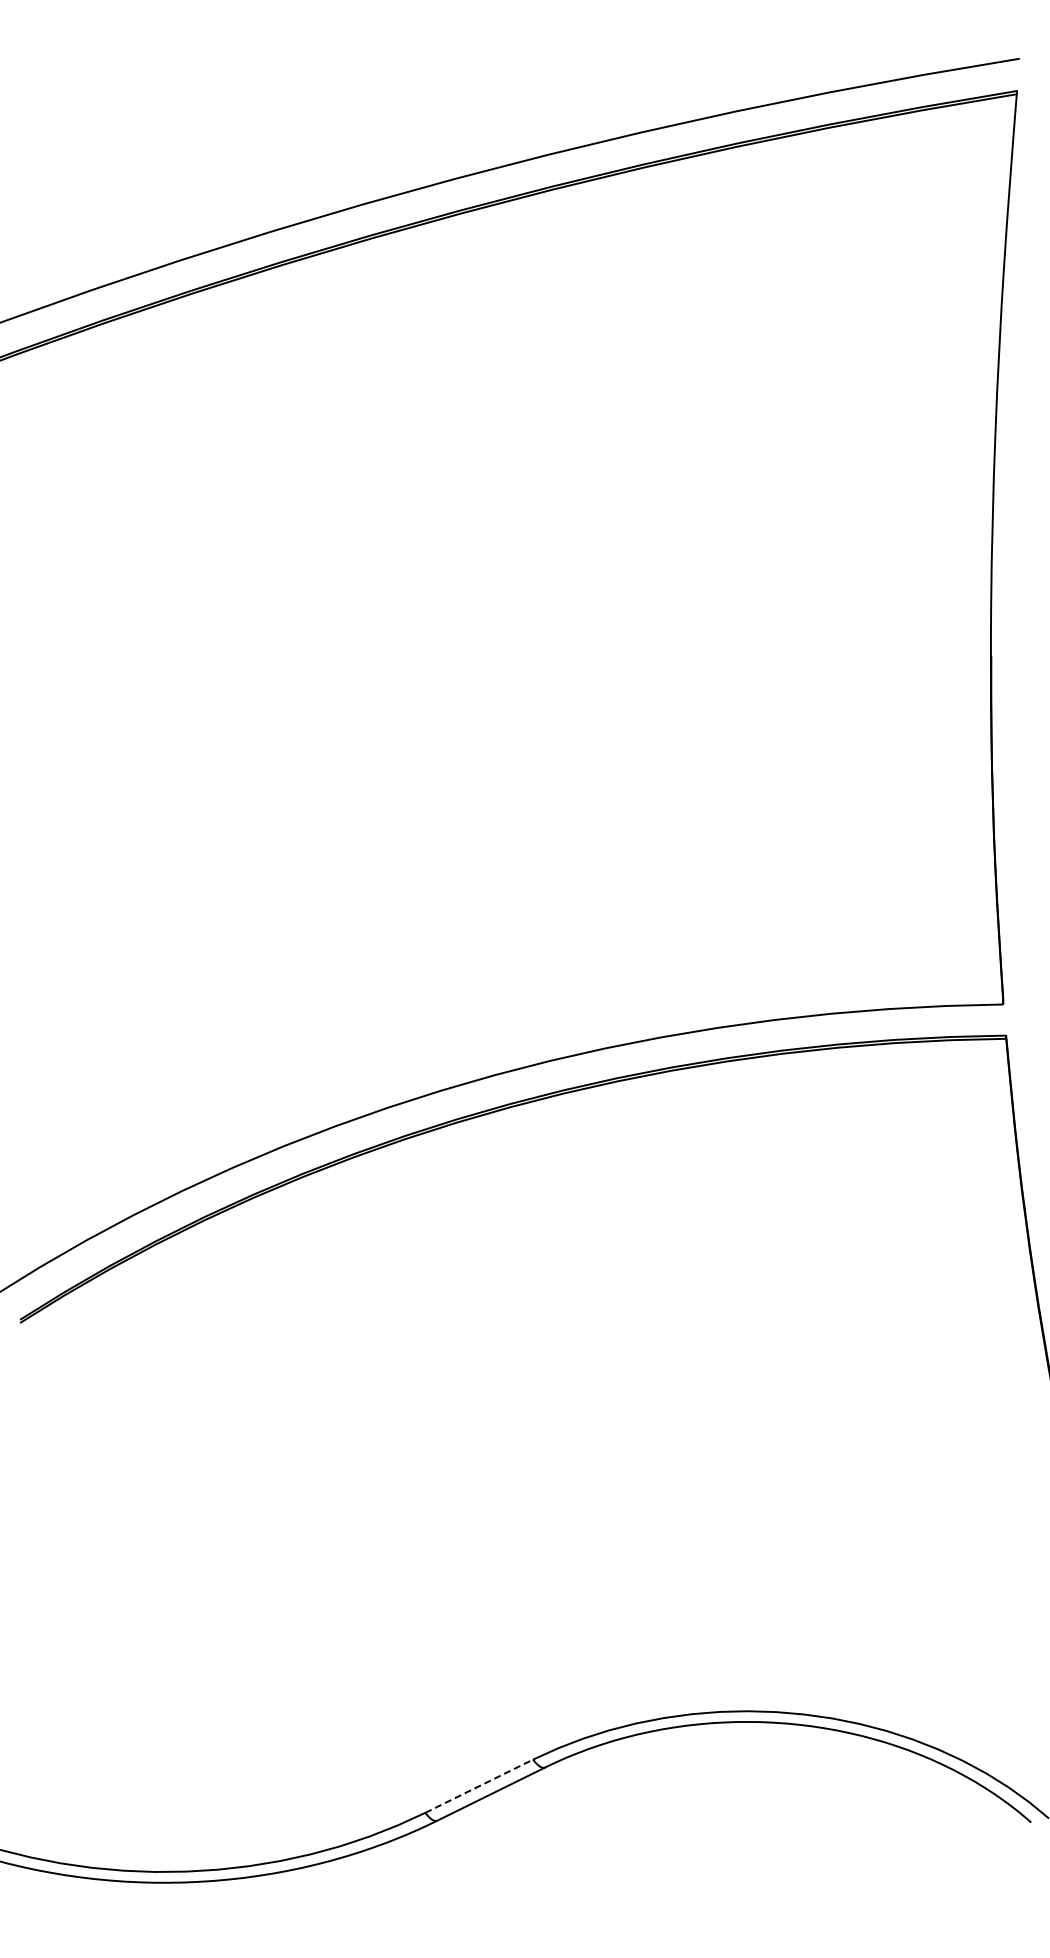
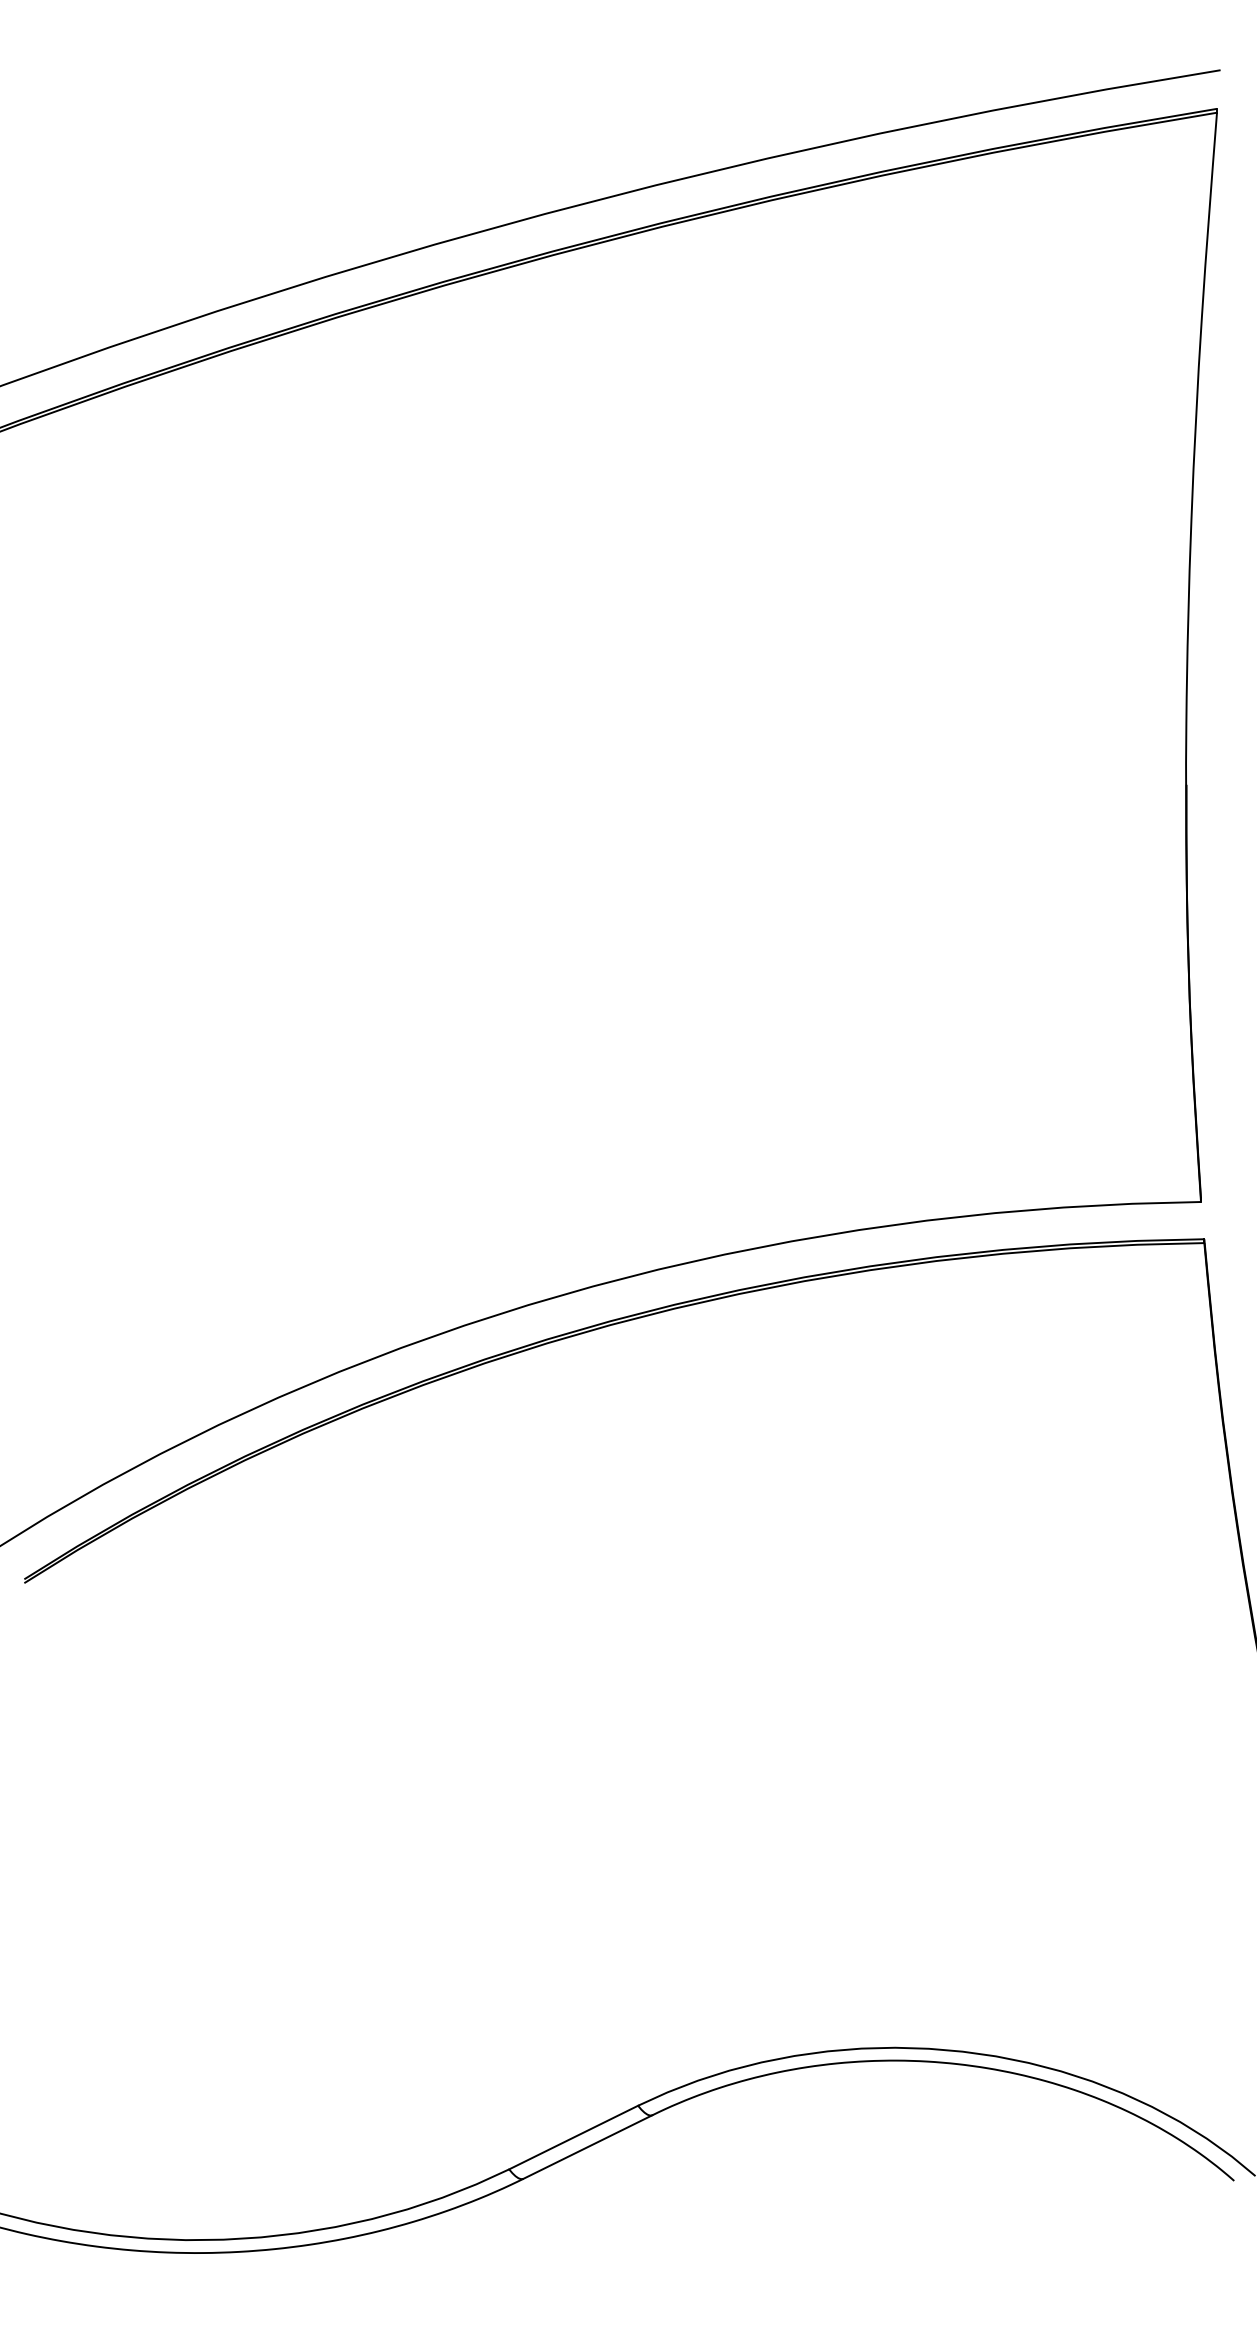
line: (479, 1786) -> (574, 2137), dashed -> solid

